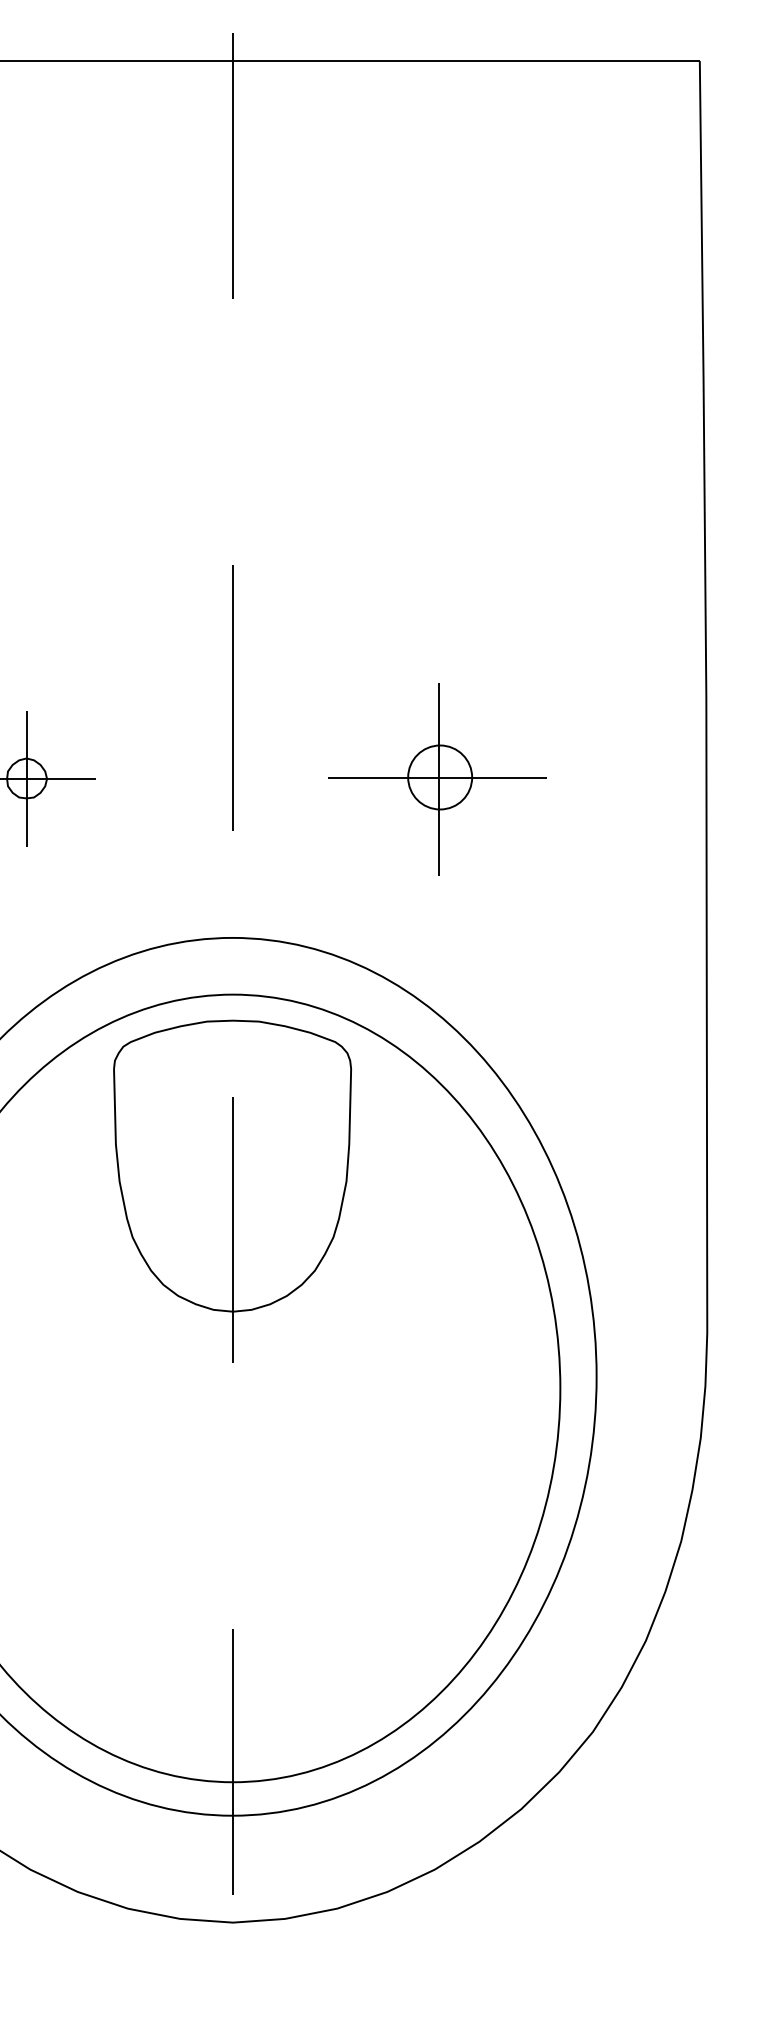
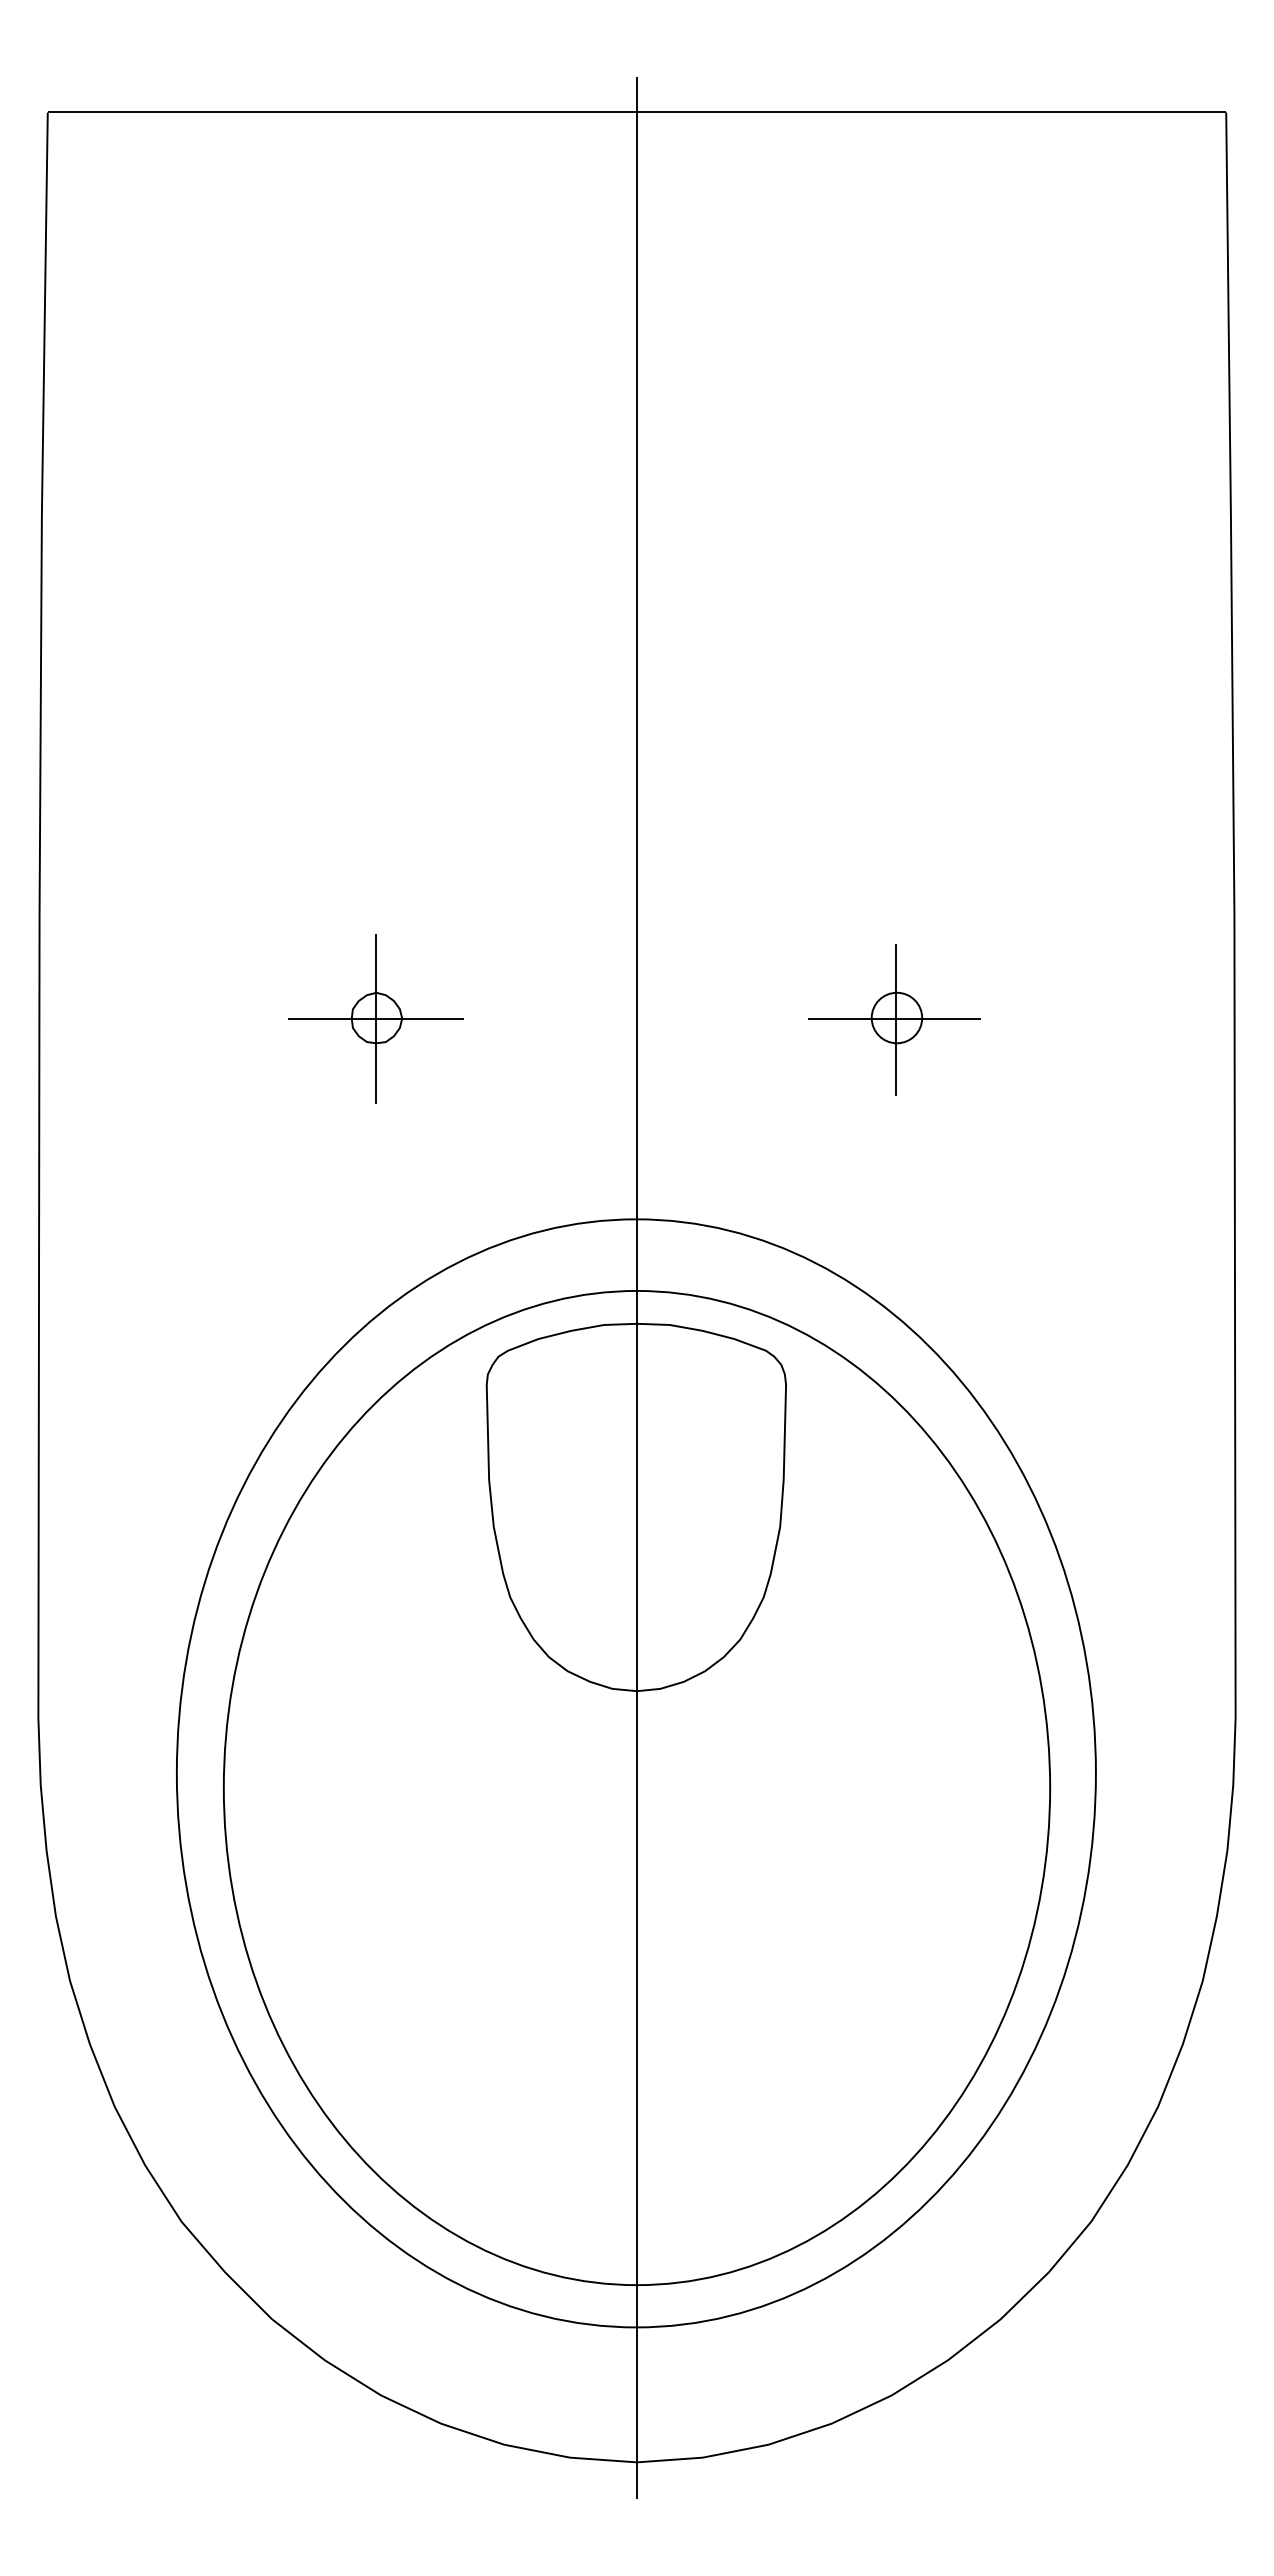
part: (437, 779) -> (894, 1019), size x0.62
line: (233, 992) -> (637, 1288), dashed -> solid

